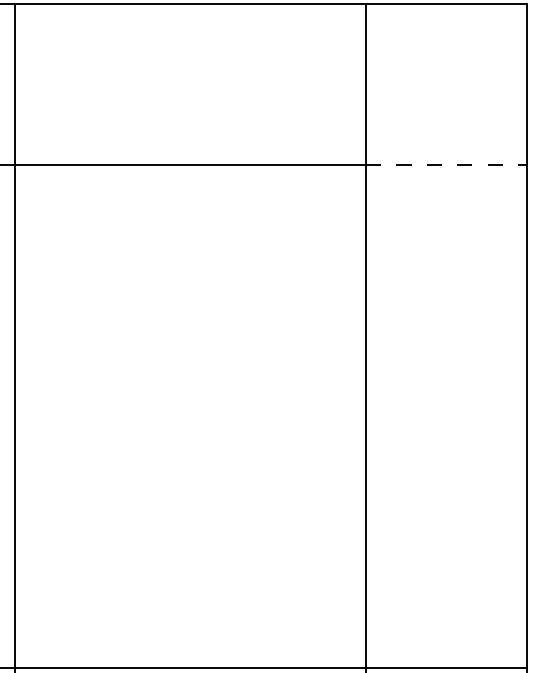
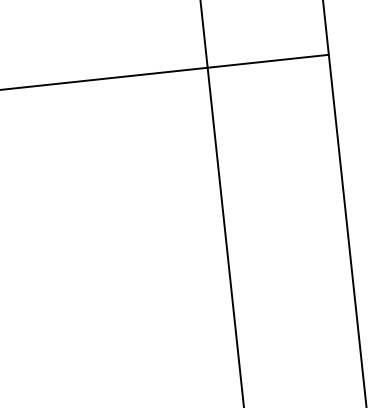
line: (446, 165) -> (268, 61), dashed -> solid

